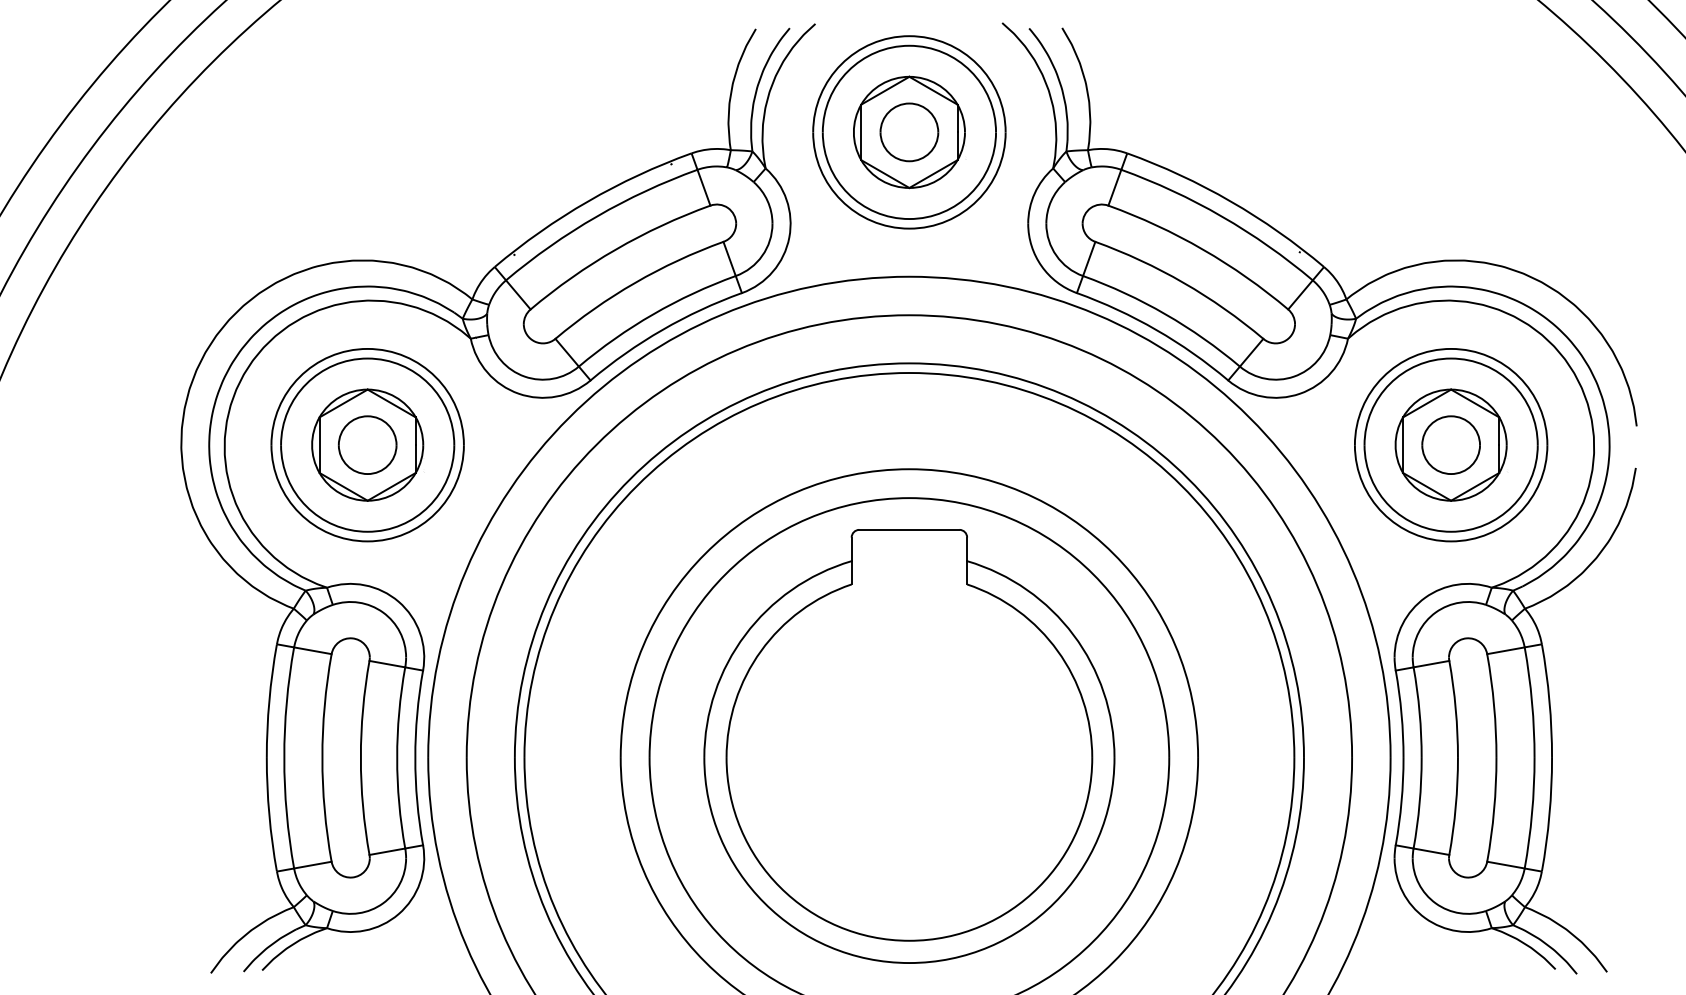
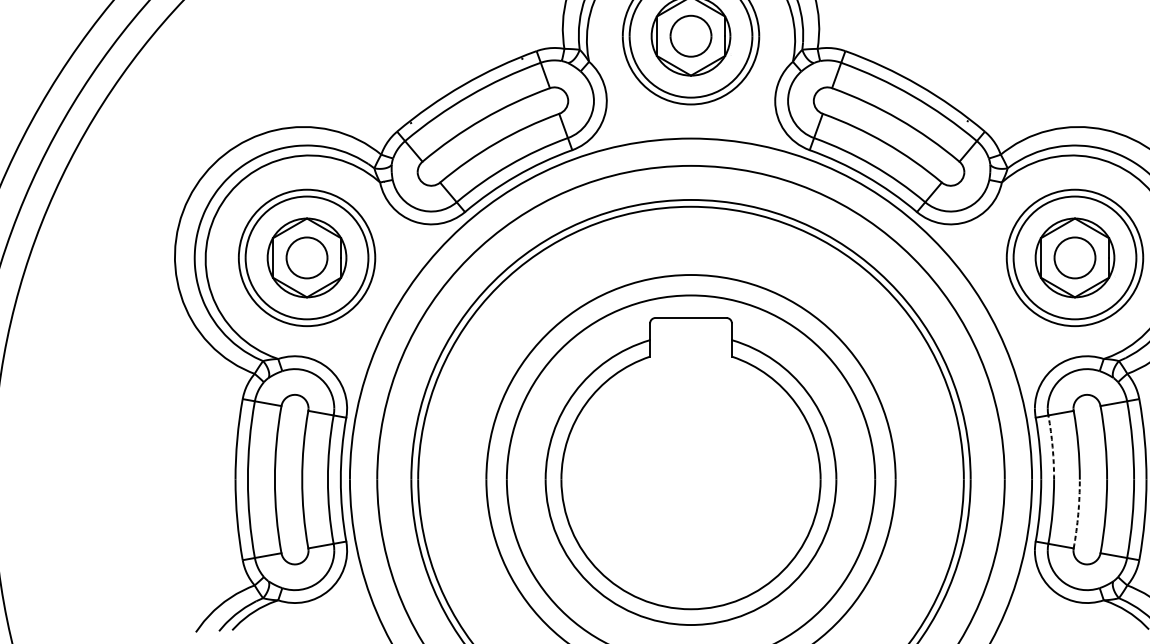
arc: (1419, 712) -> (1052, 447), solid -> dashed
arc: (1455, 806) -> (1078, 514), solid -> dashed

